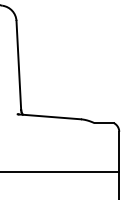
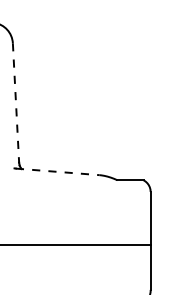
line: (19, 65) -> (16, 102), solid -> dashed
line: (49, 116) -> (57, 171), solid -> dashed

